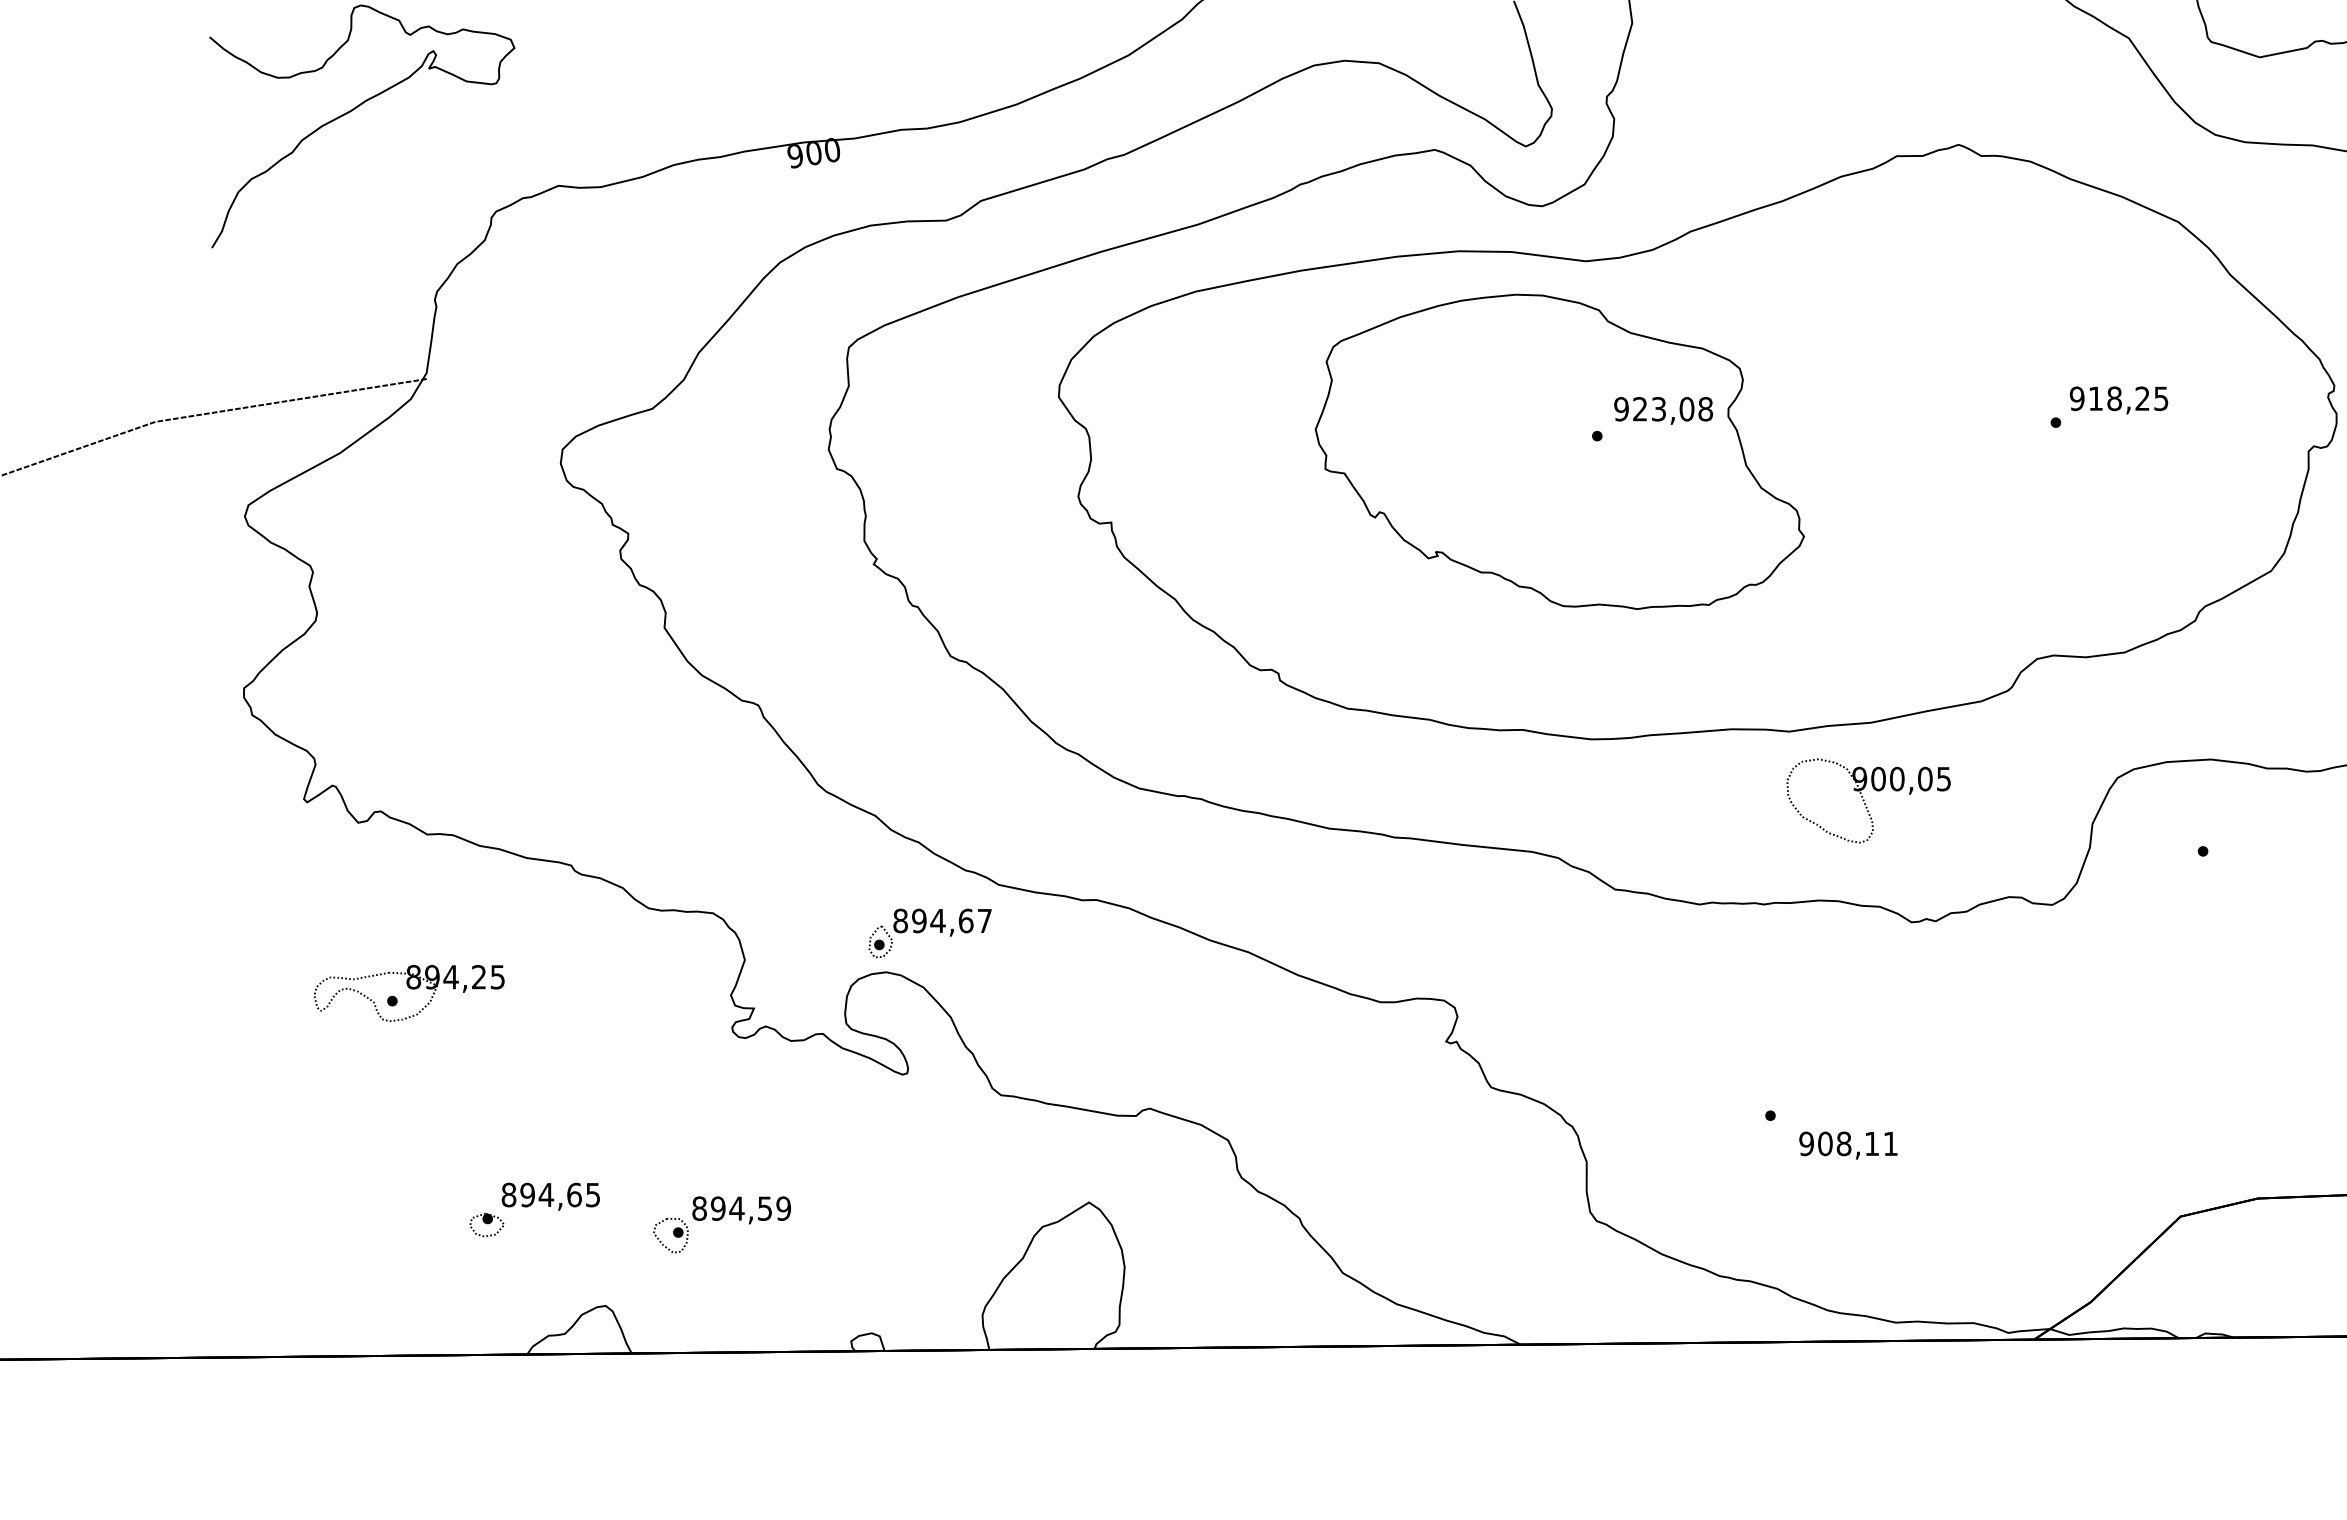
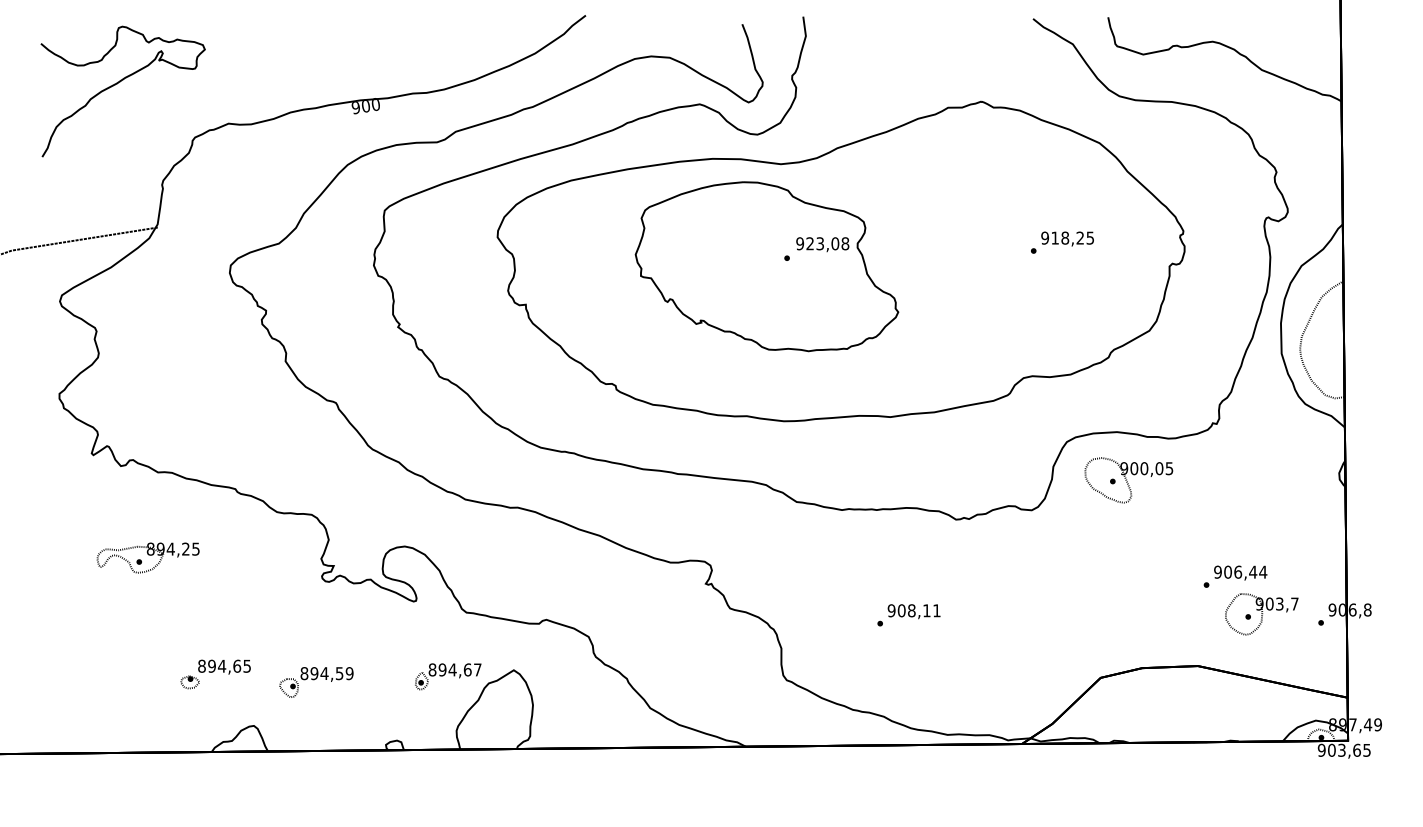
part: (1867, 801) -> (1128, 480), moved
part: (930, 933) -> (448, 676), moved
text: (1847, 1145) -> (913, 611), moved

